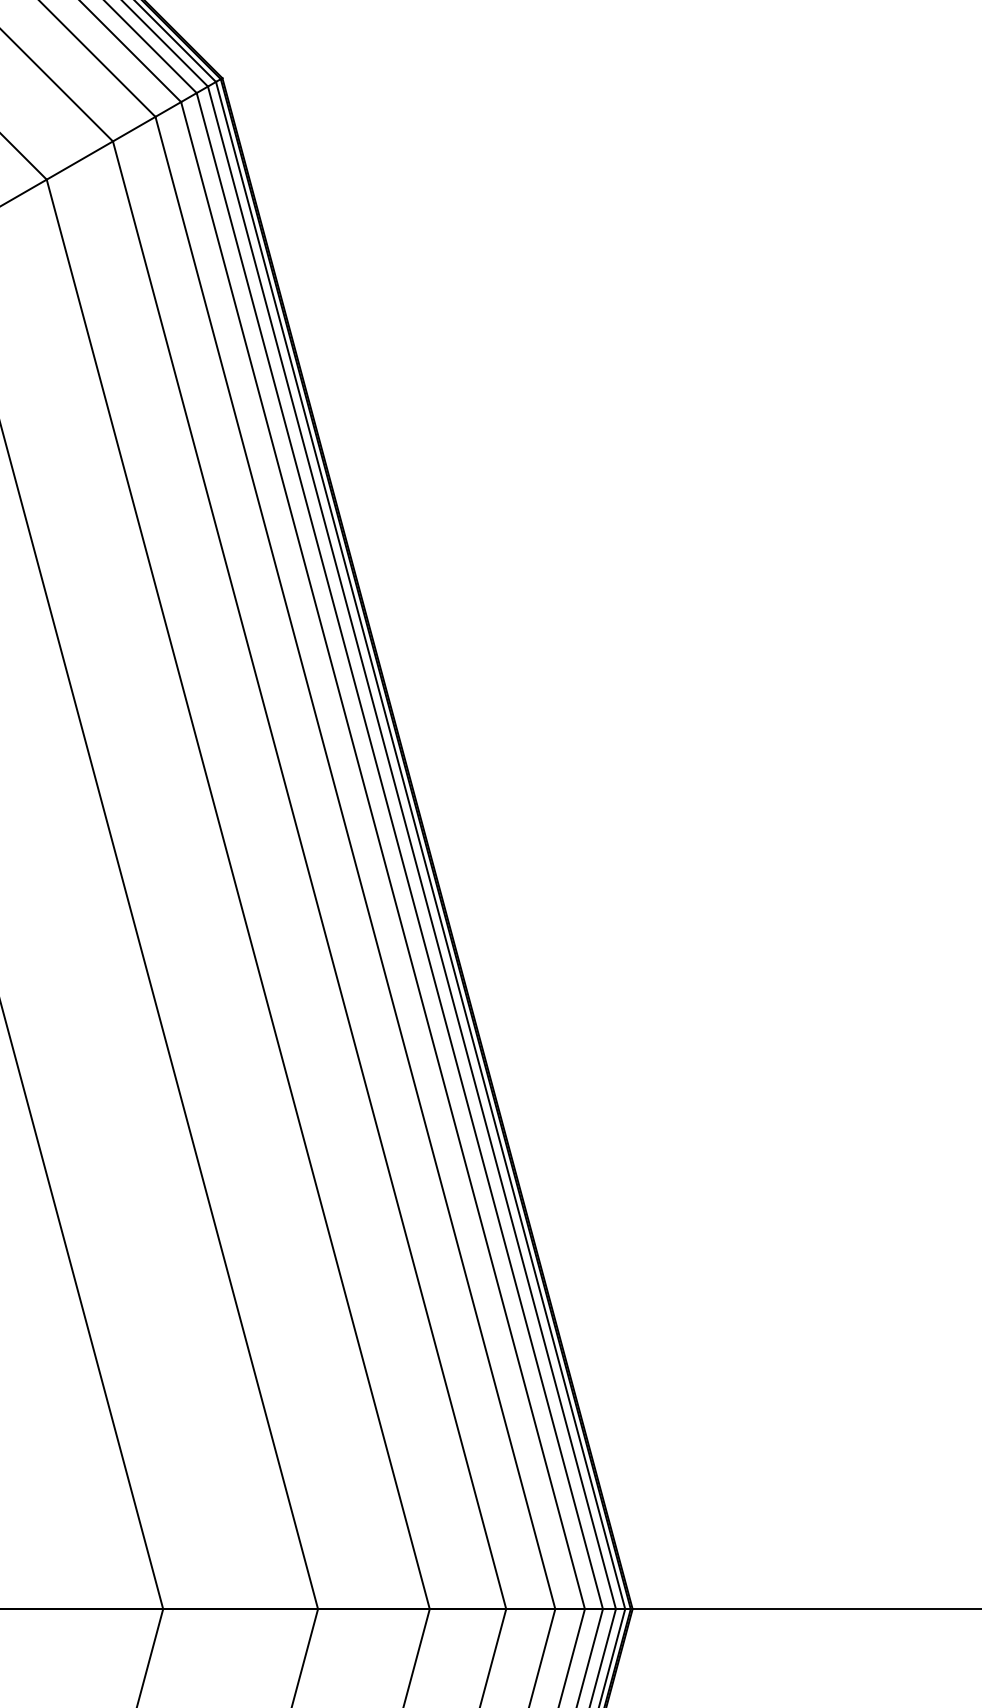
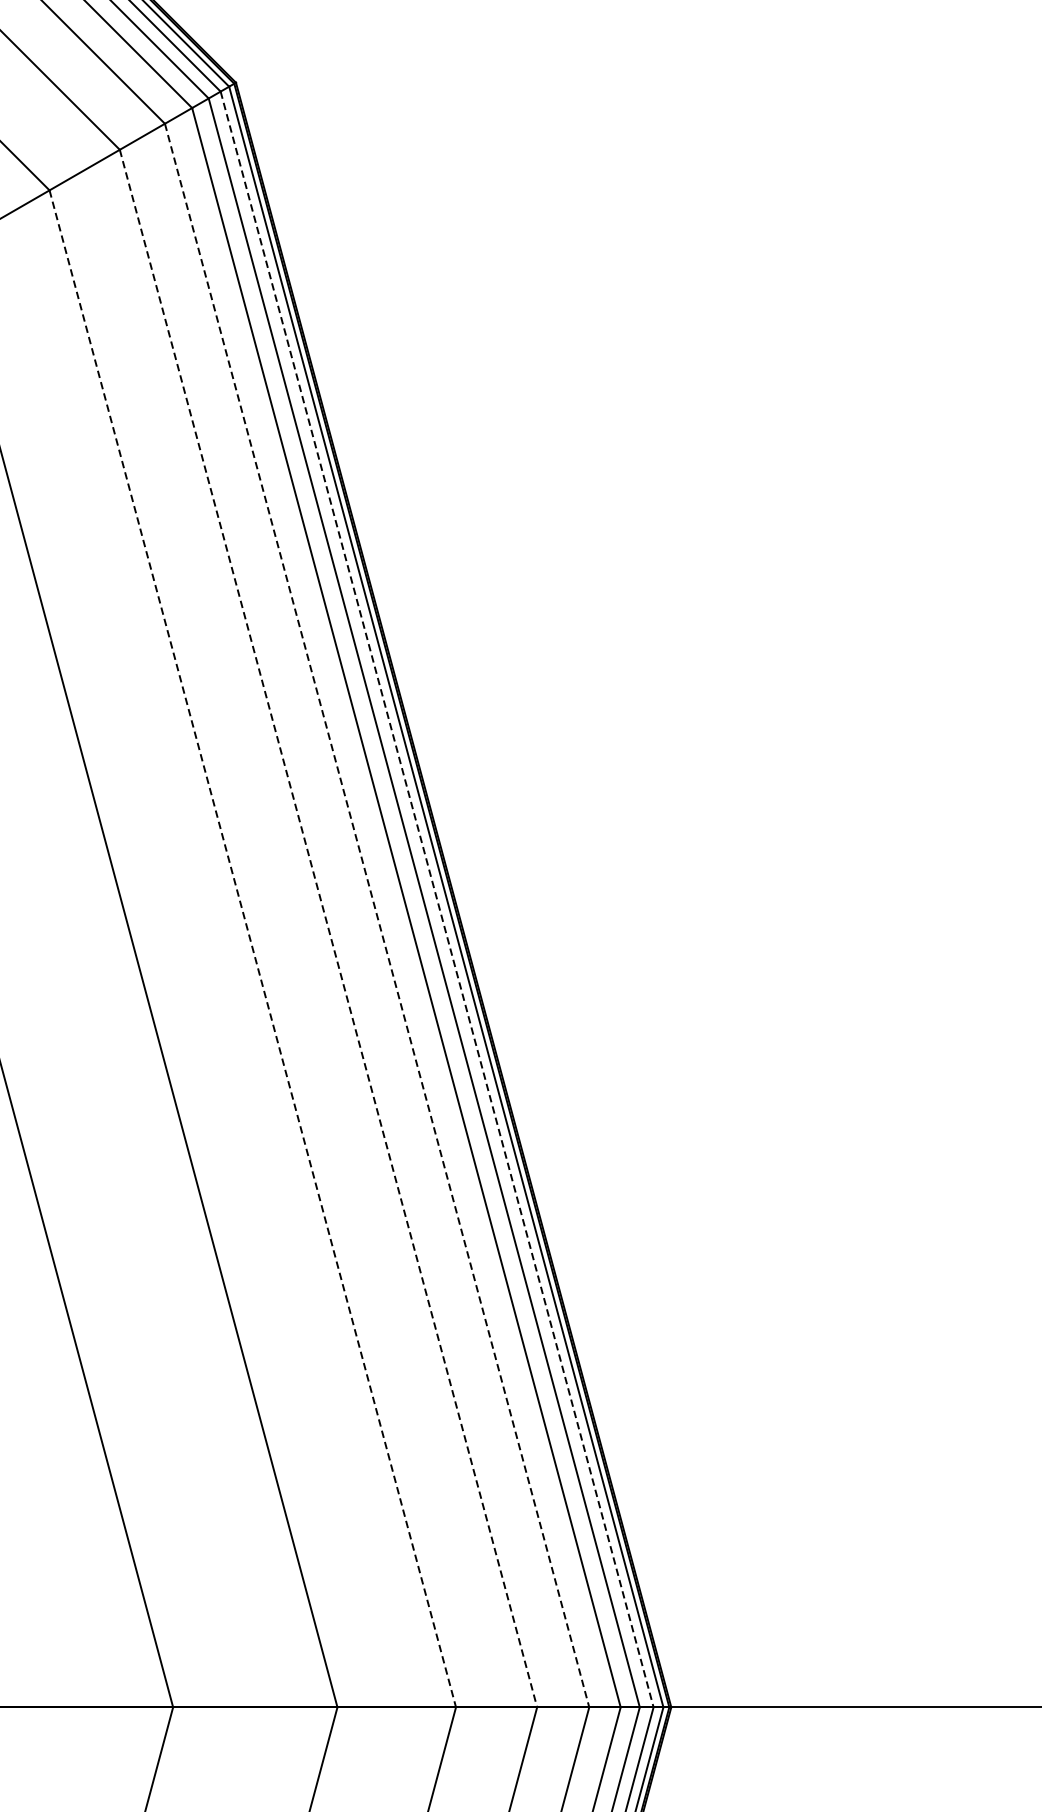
line: (412, 848) -> (437, 900), solid -> dashed
line: (355, 863) -> (377, 916), solid -> dashed
line: (309, 875) -> (328, 928), solid -> dashed
line: (238, 894) -> (253, 948), solid -> dashed

